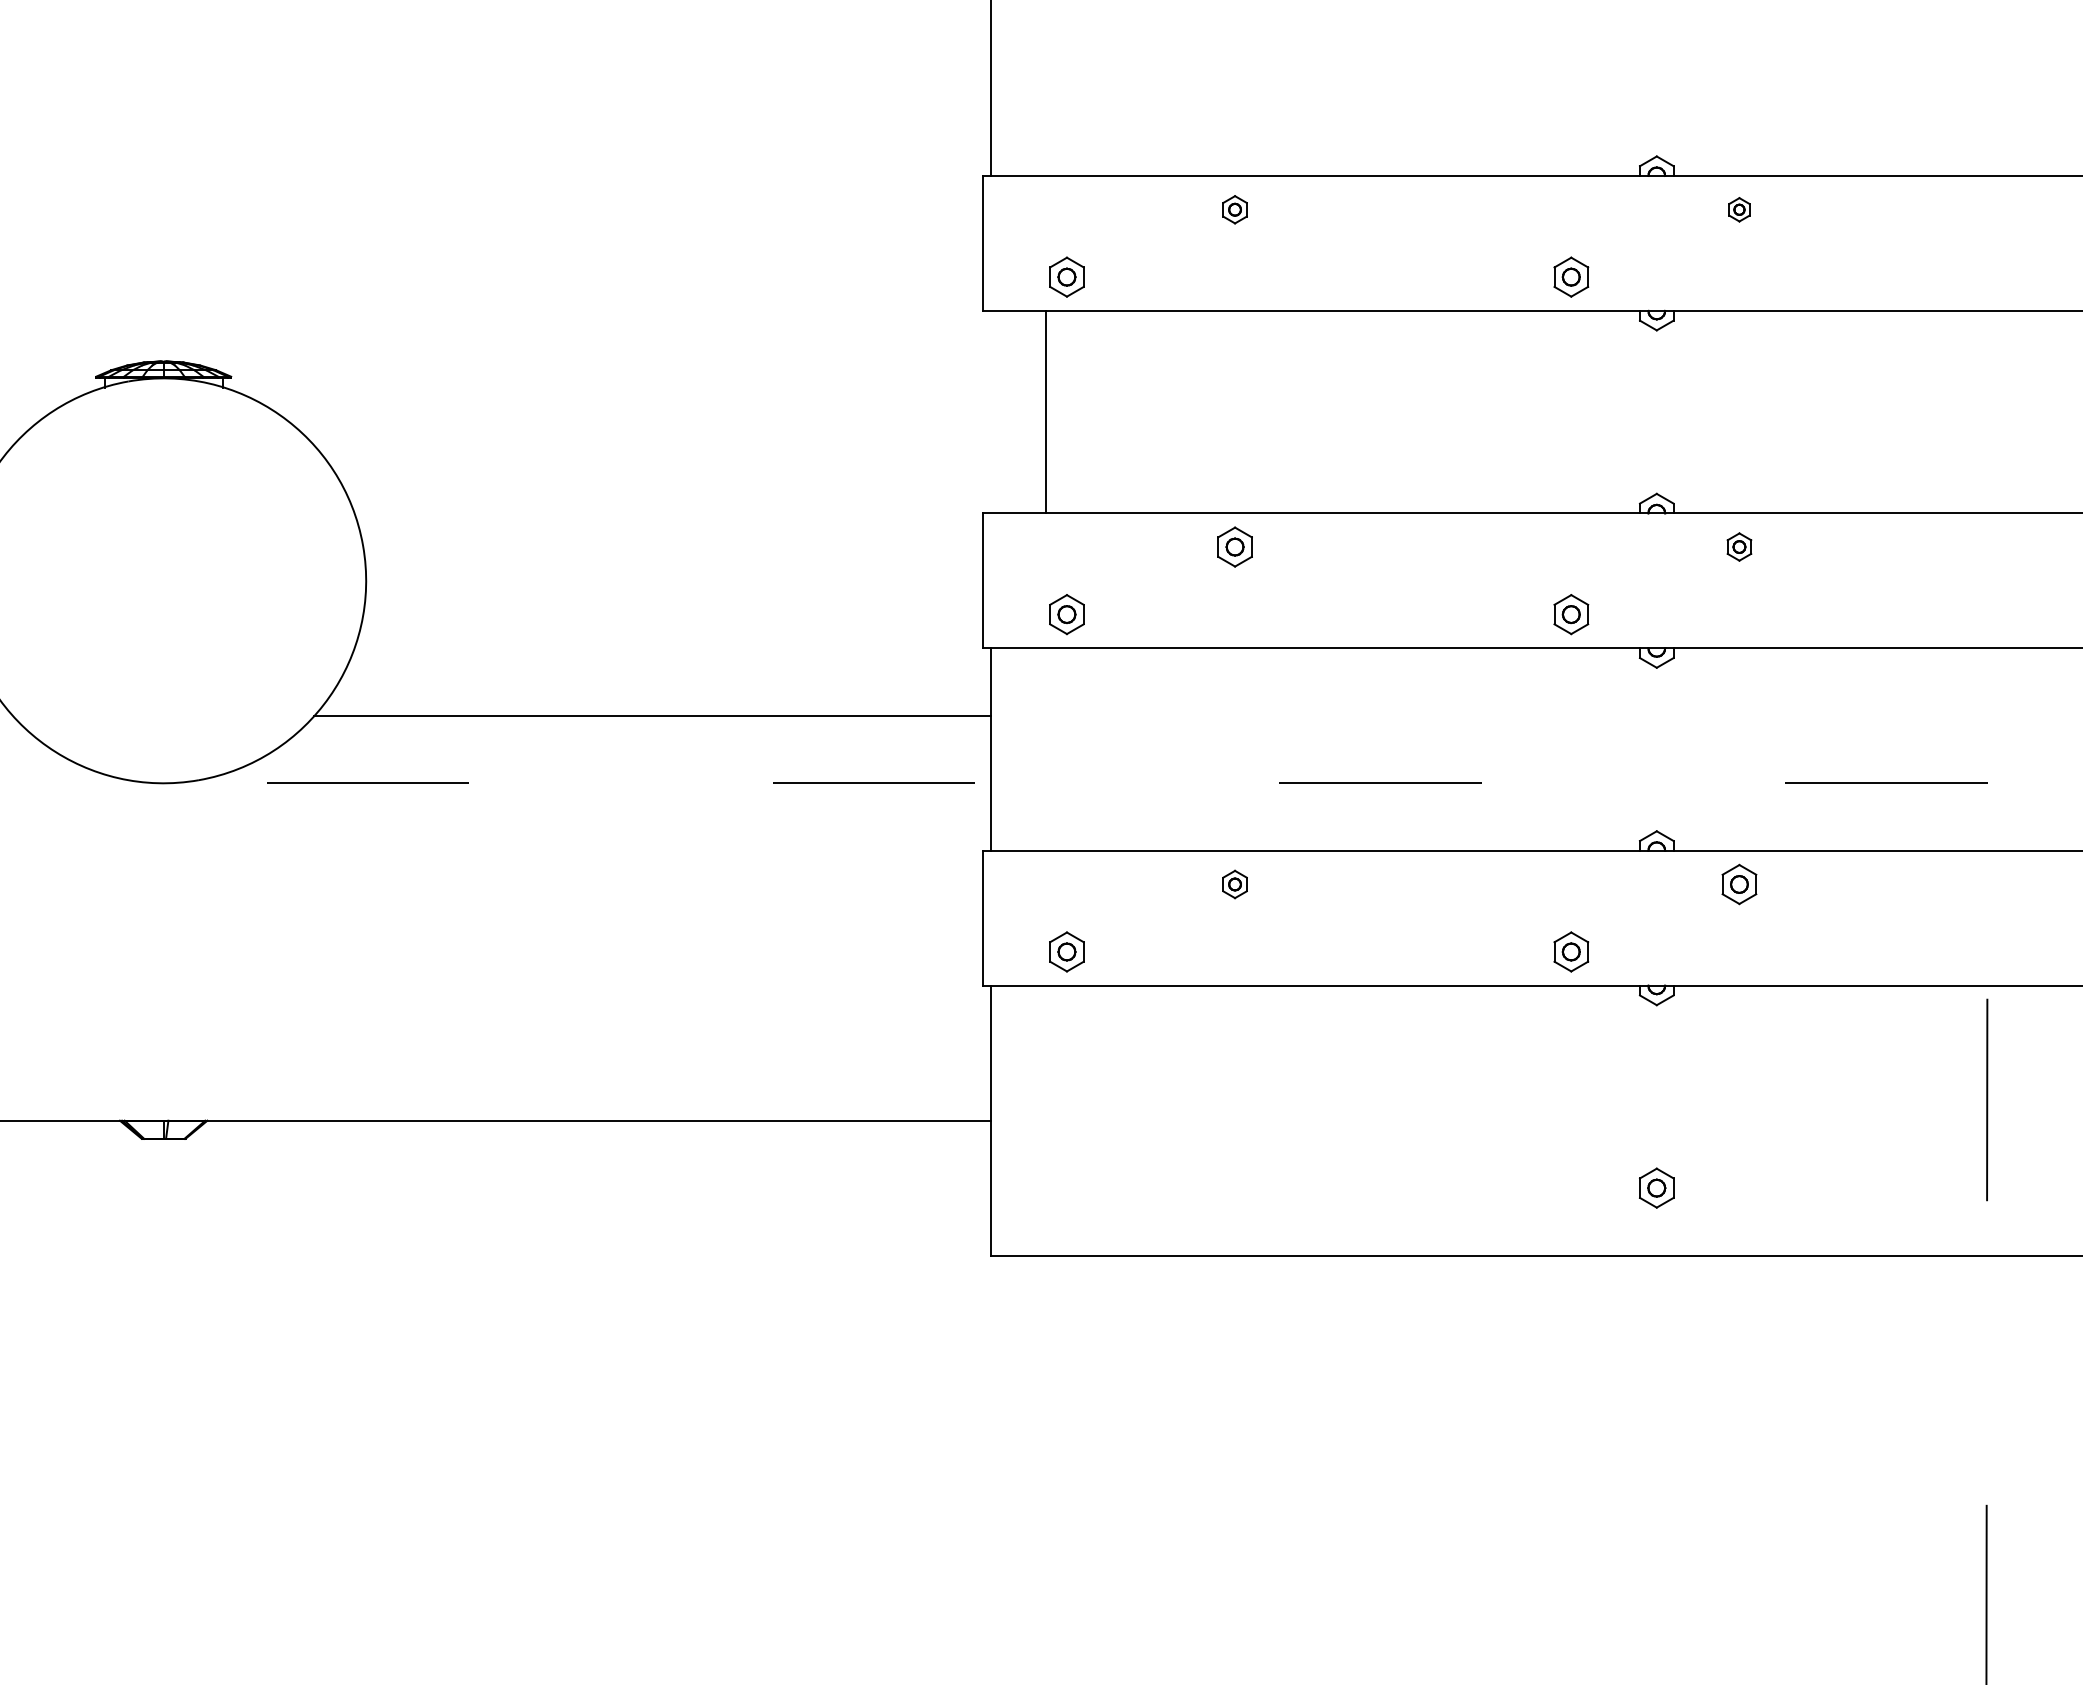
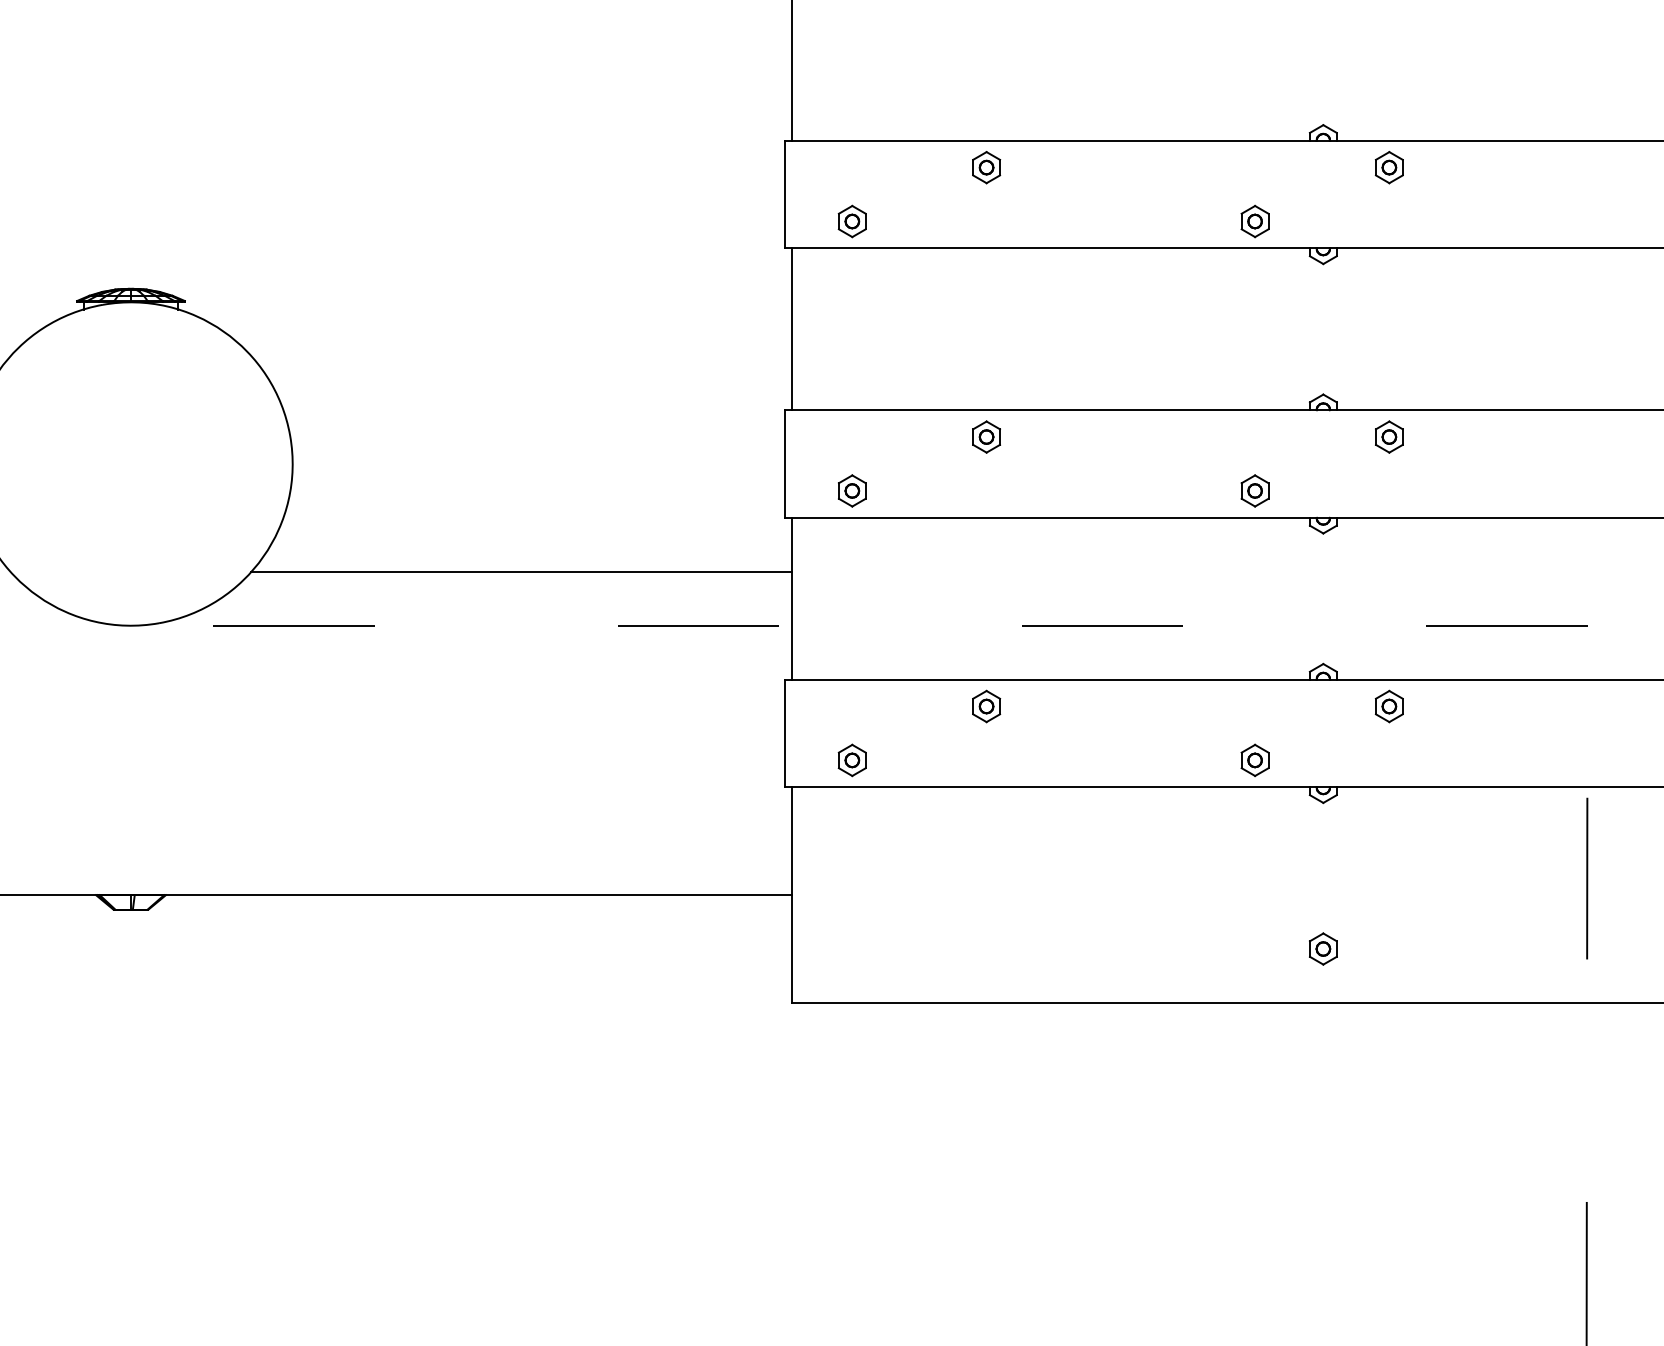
part: (1234, 209) -> (986, 167), size x1.43
part: (1739, 209) -> (1389, 167), size x1.67
line: (1046, 411) -> (792, 328), moved
part: (1739, 546) -> (1389, 436), size x1.43
part: (1234, 884) -> (986, 706), size x1.43

